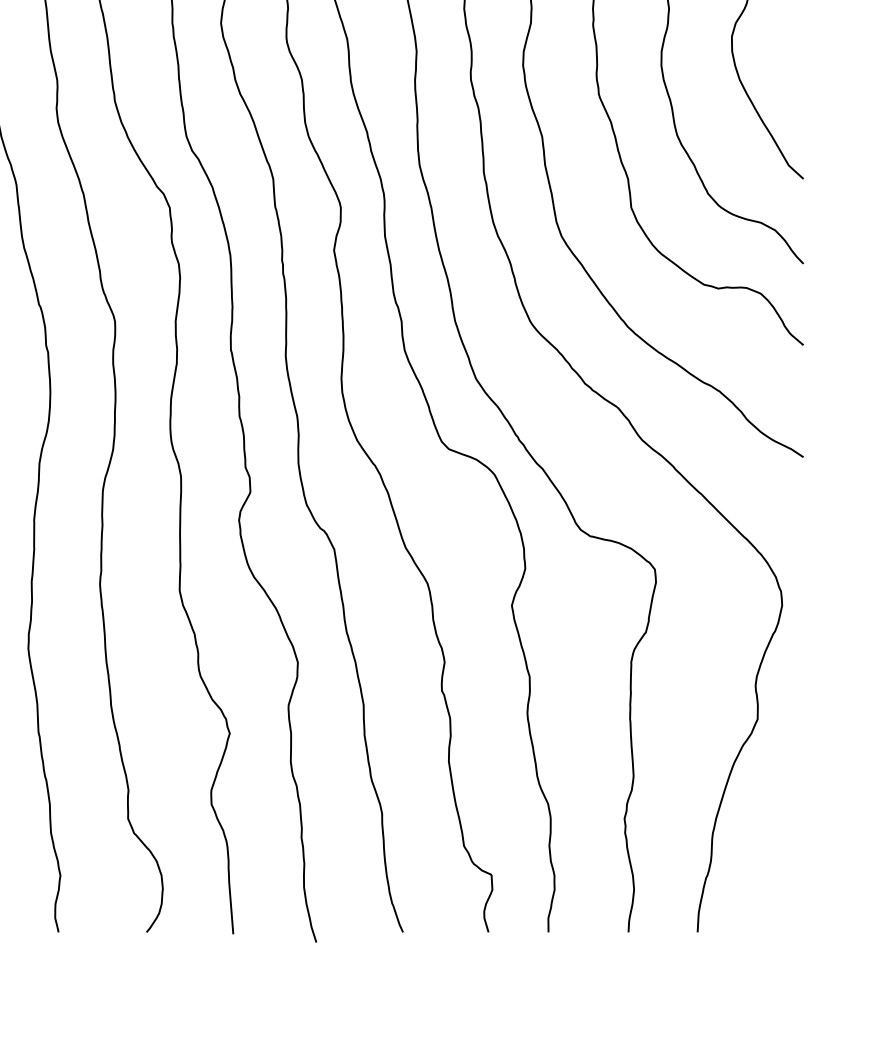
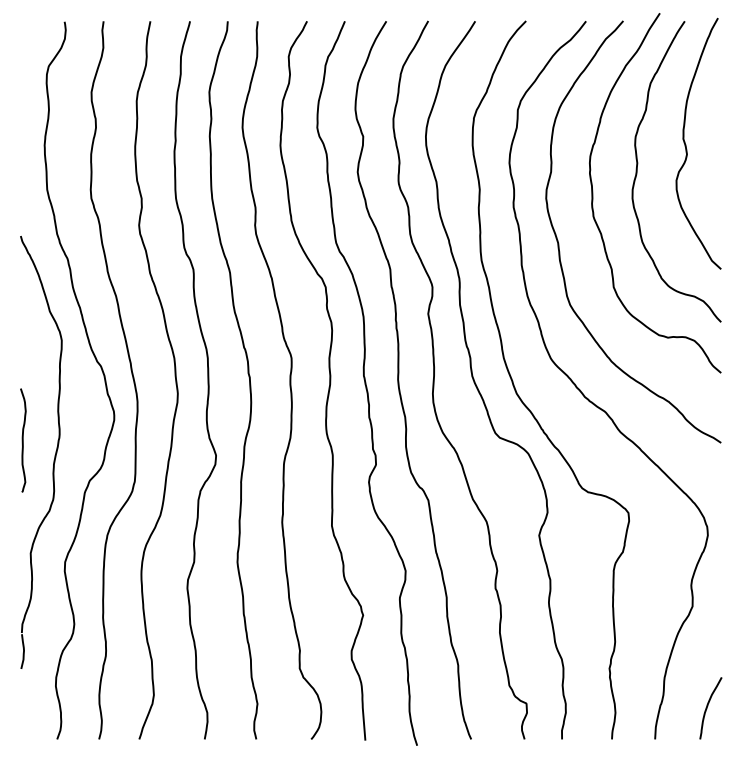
curve: (783, 879) -> (708, 706), added

